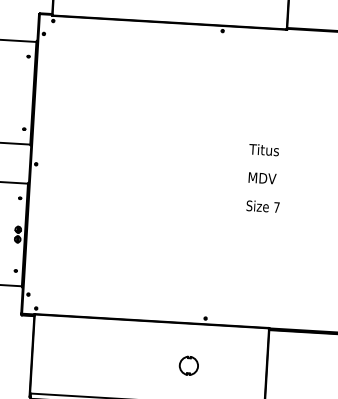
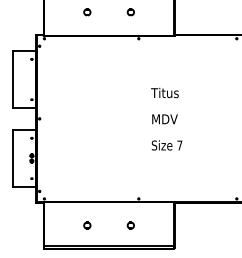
part: (263, 177) -> (166, 118), size x1.67
part: (110, 360) -> (87, 225), added
part: (187, 365) -> (130, 225), size x0.62

